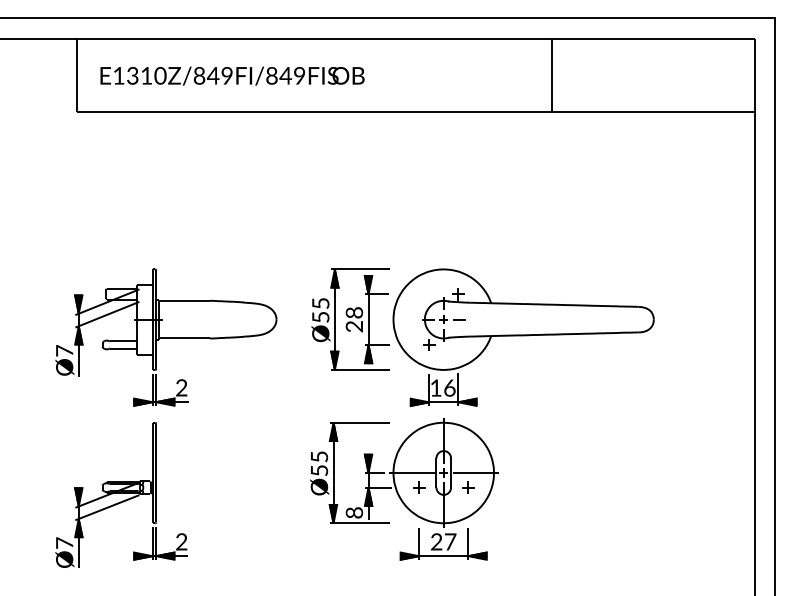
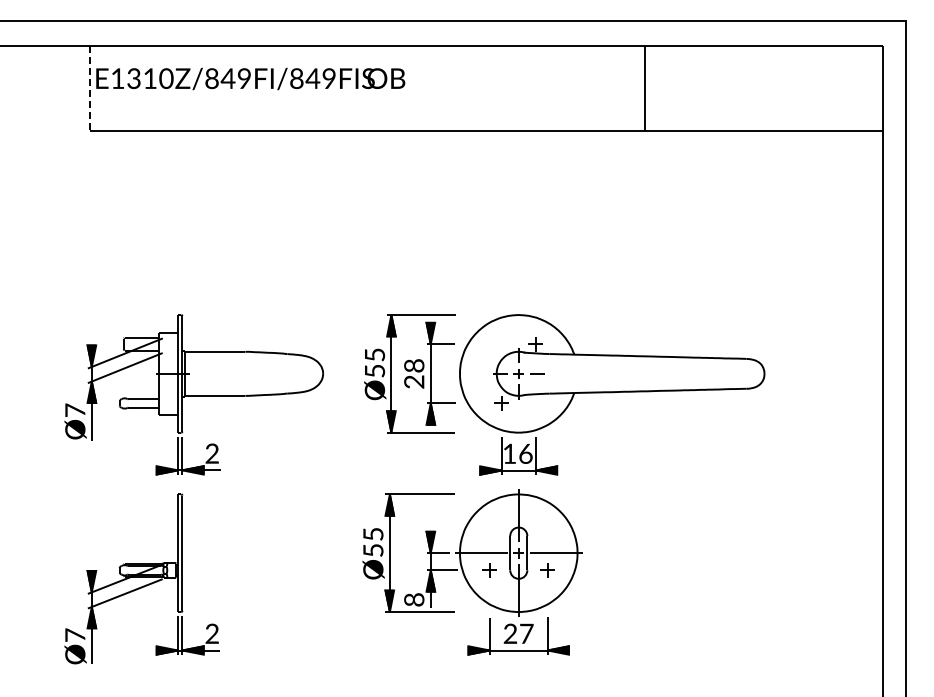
line: (77, 75) -> (90, 88), solid -> dashed
text: (232, 75) -> (250, 78), moved

